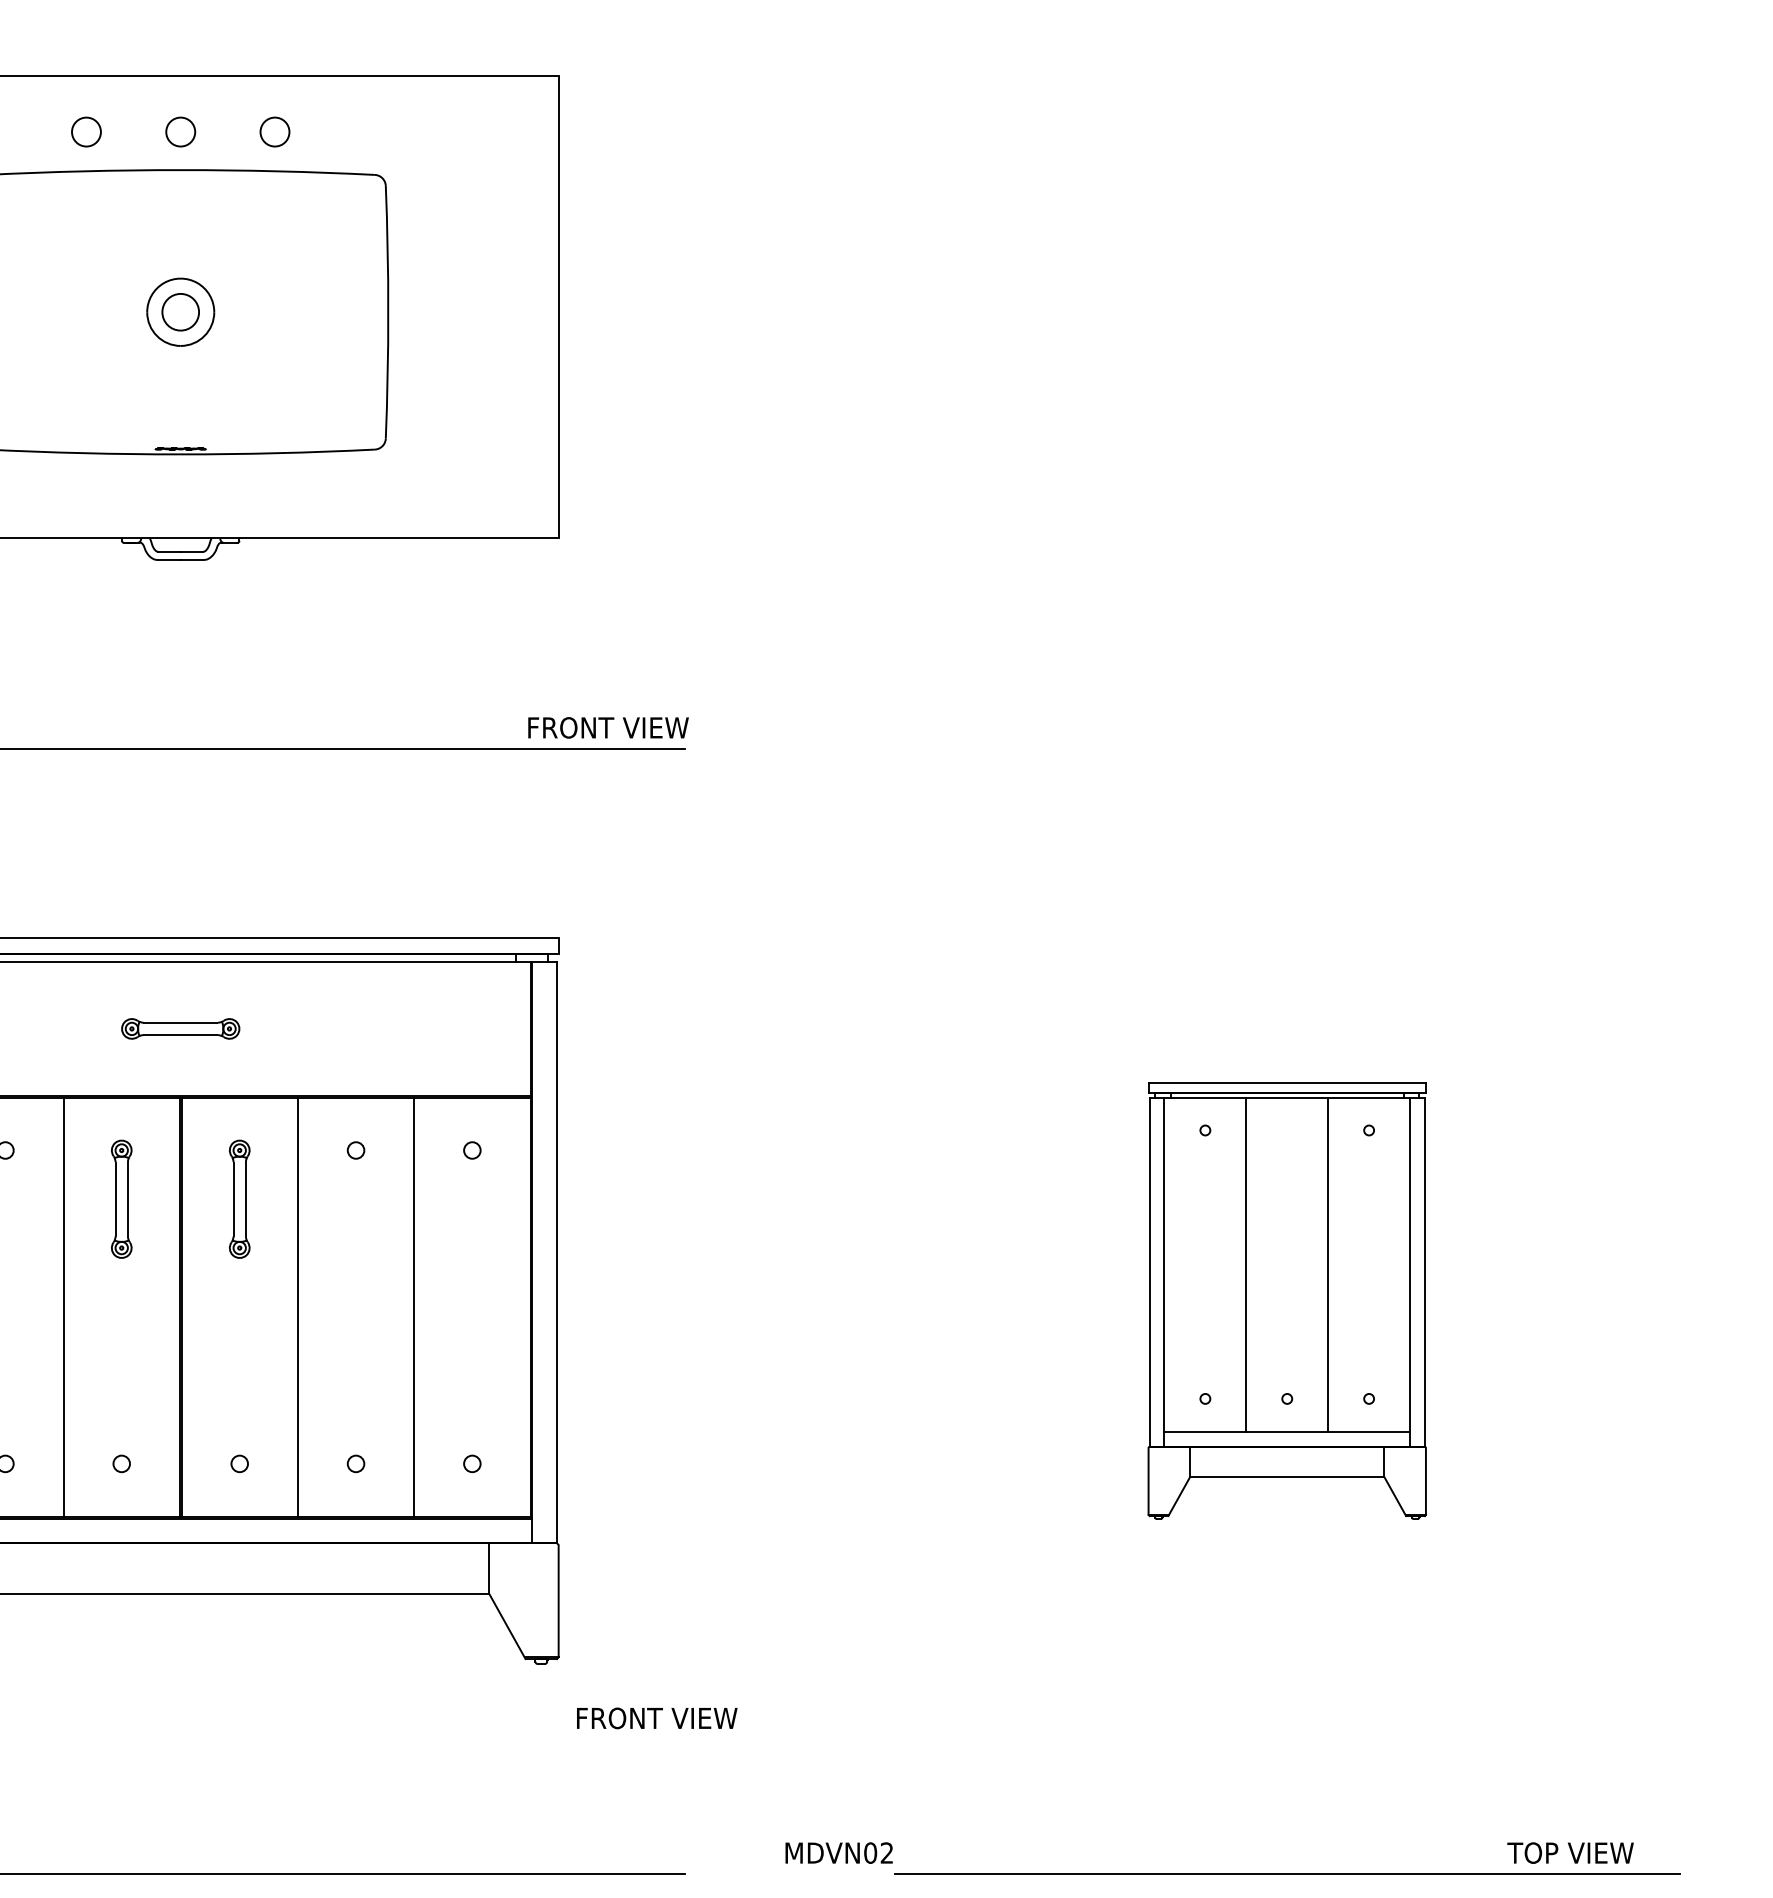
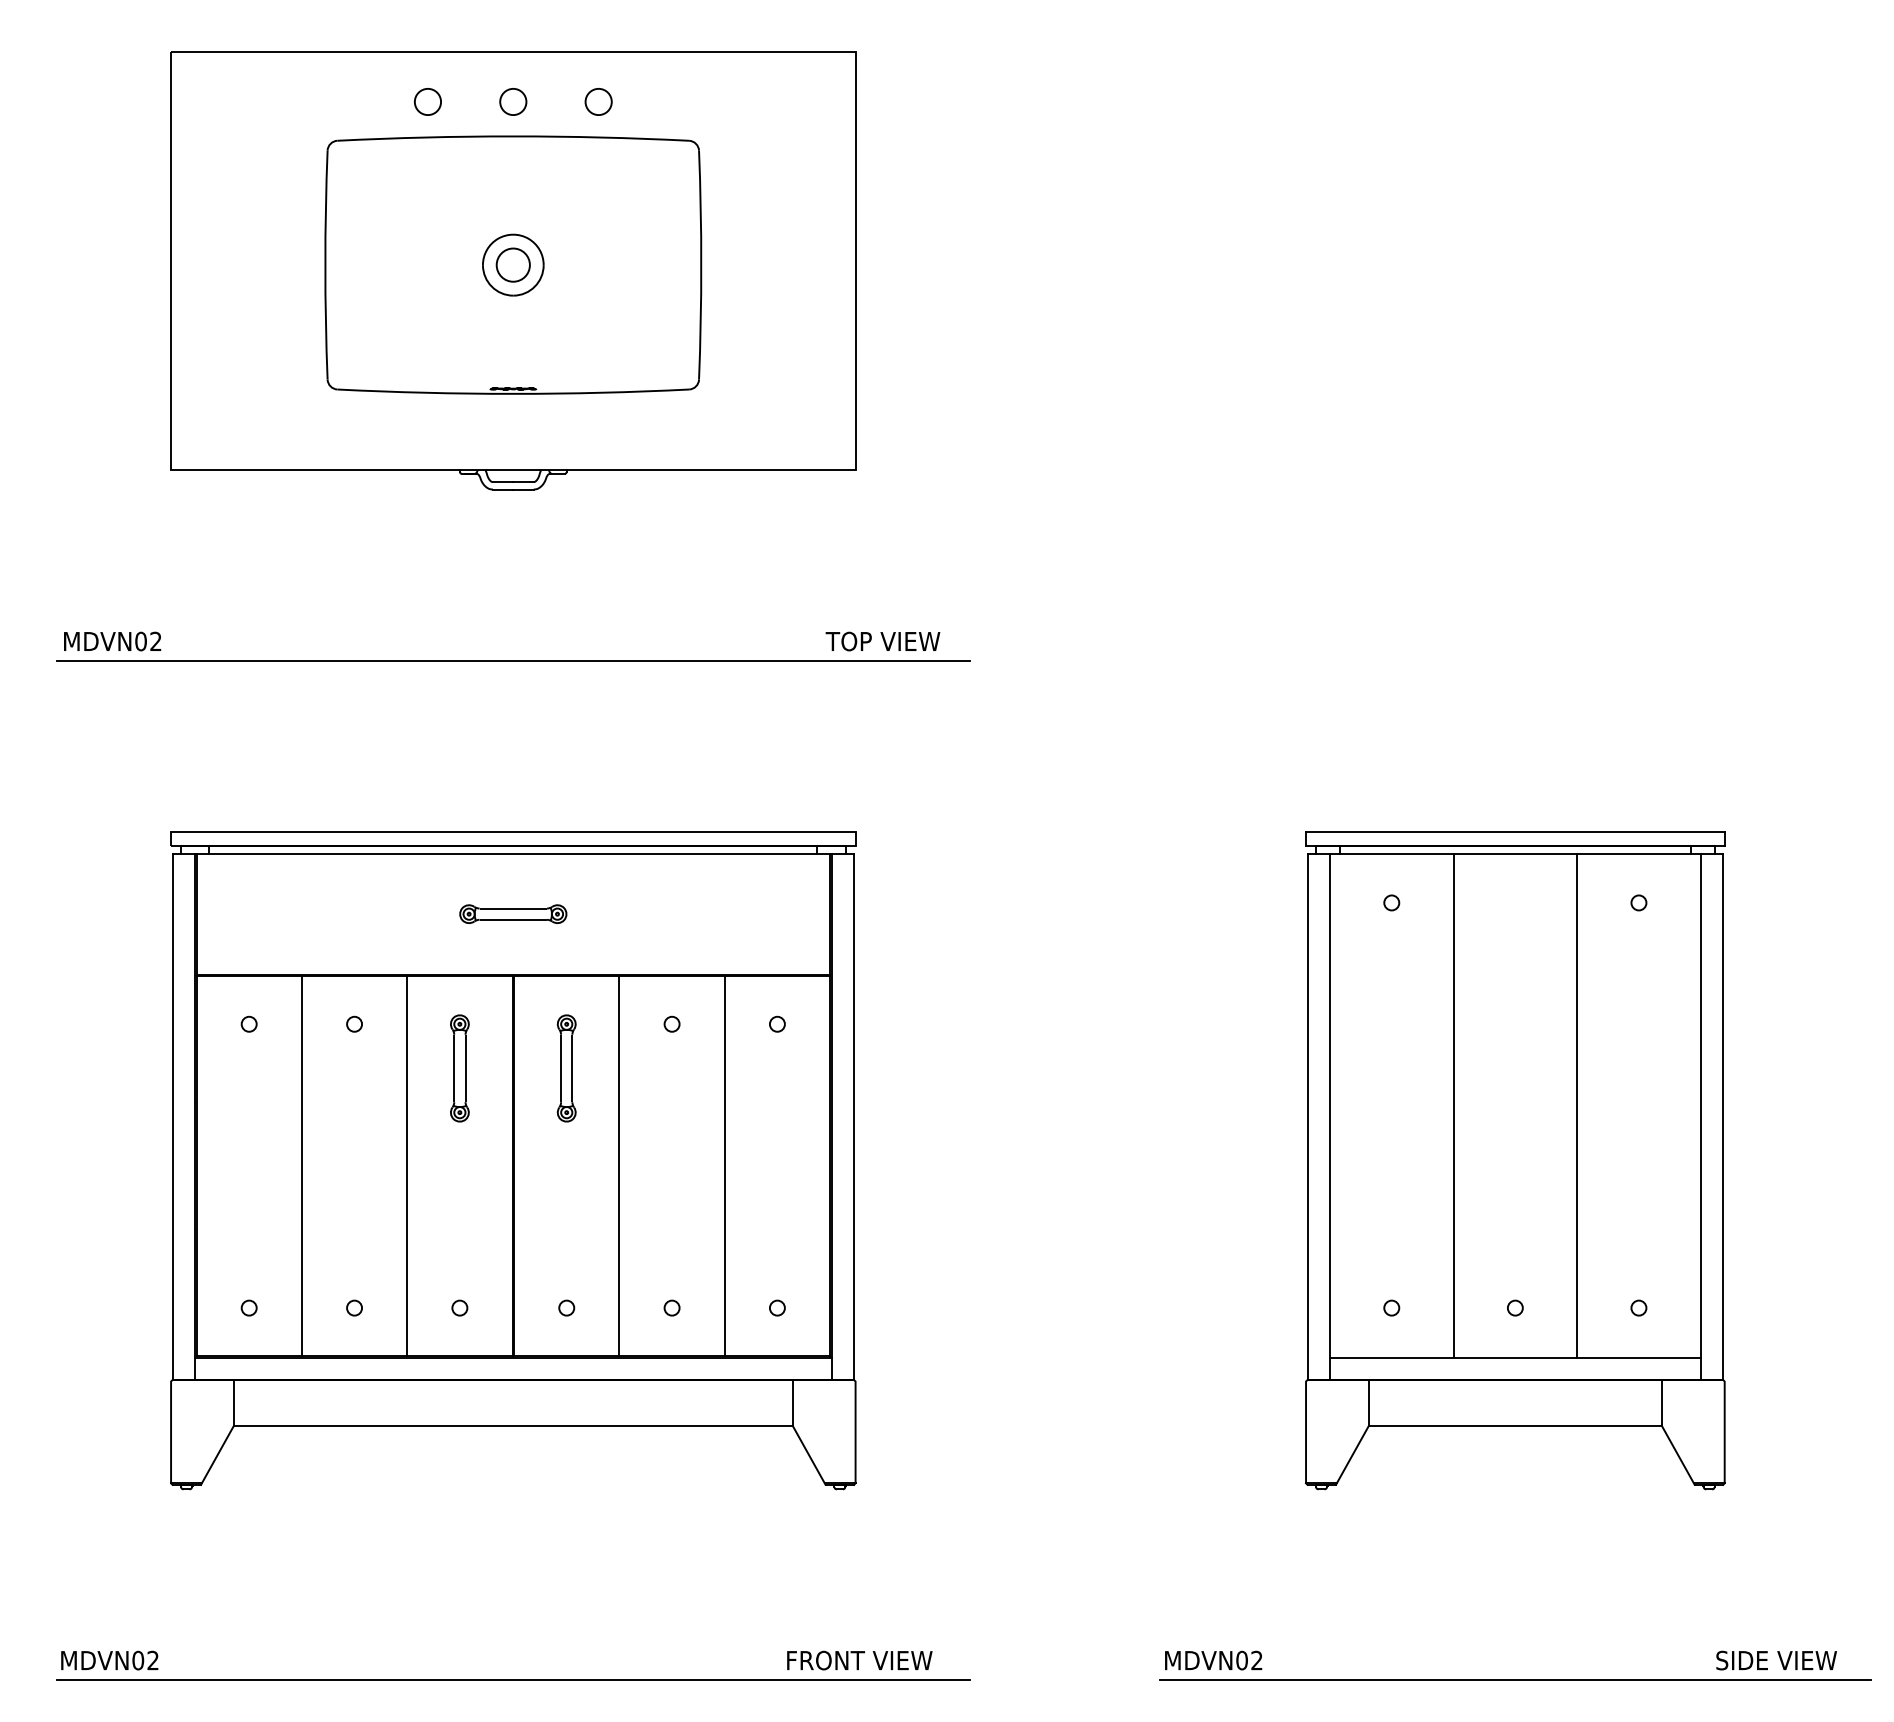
text: (607, 727) -> (899, 641), FRONT VIEW -> TOP VIEW
part: (1287, 1300) -> (1515, 1160), size x1.67
text: (656, 1718) -> (859, 1660), moved
text: (839, 1853) -> (1213, 1660), moved
text: (1574, 1853) -> (1775, 1660), TOP VIEW -> SIDE VIEW

